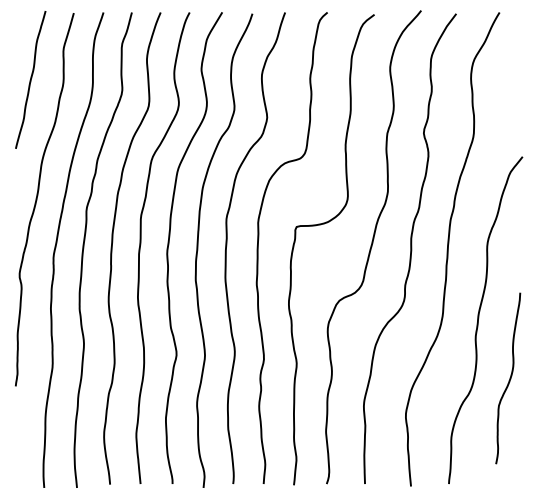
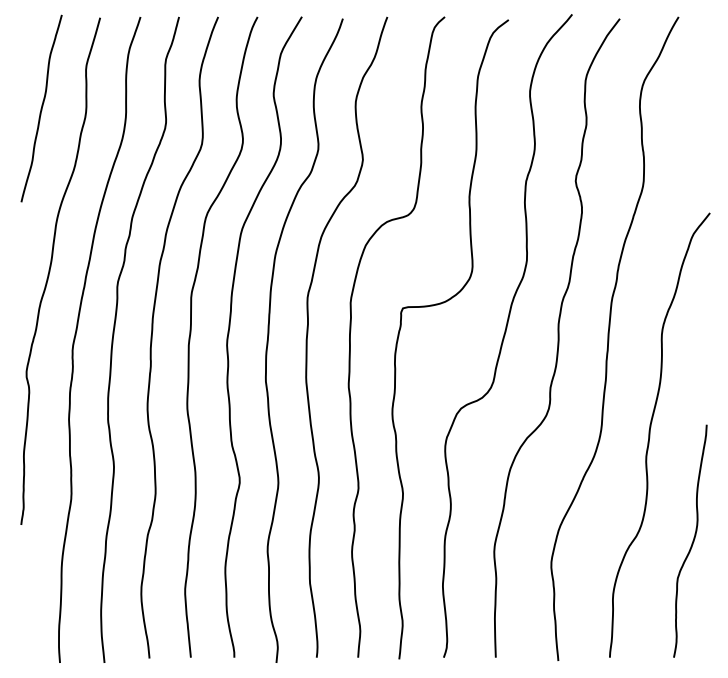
curve: (509, 377) -> (692, 540), moved

